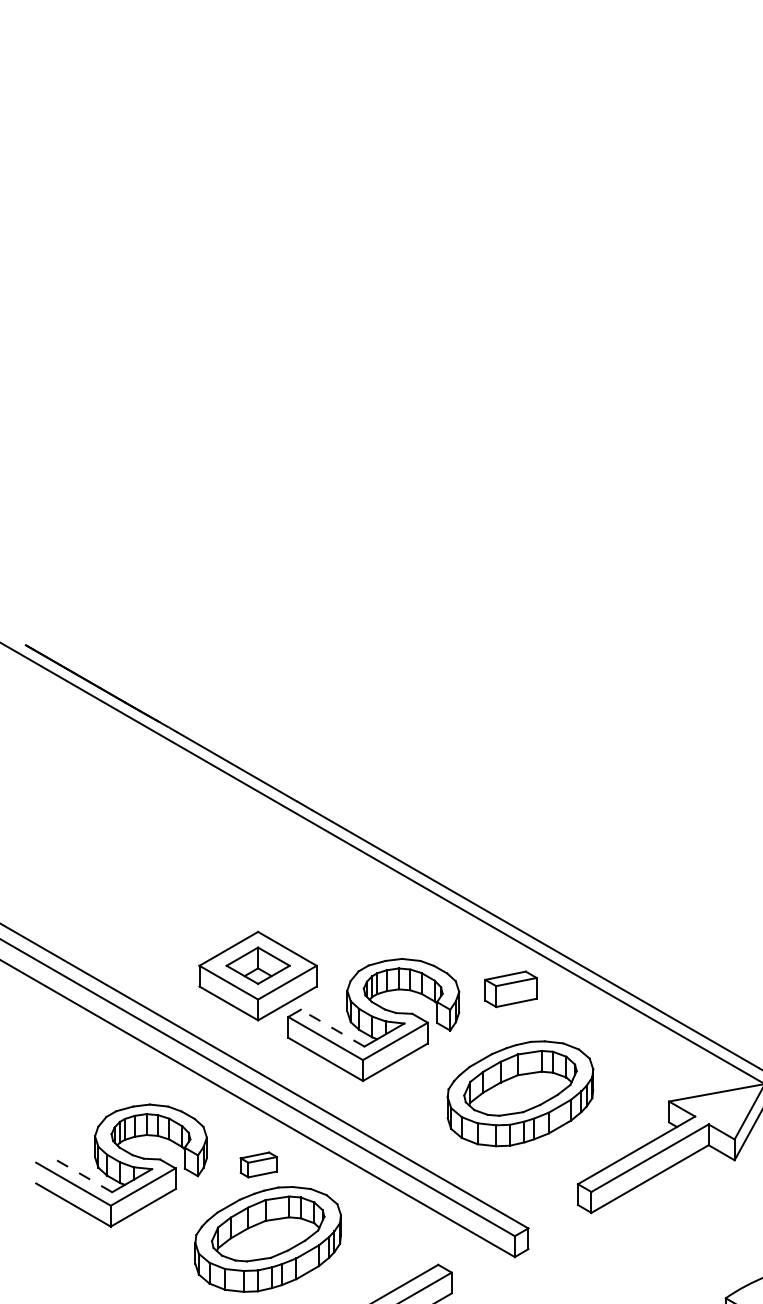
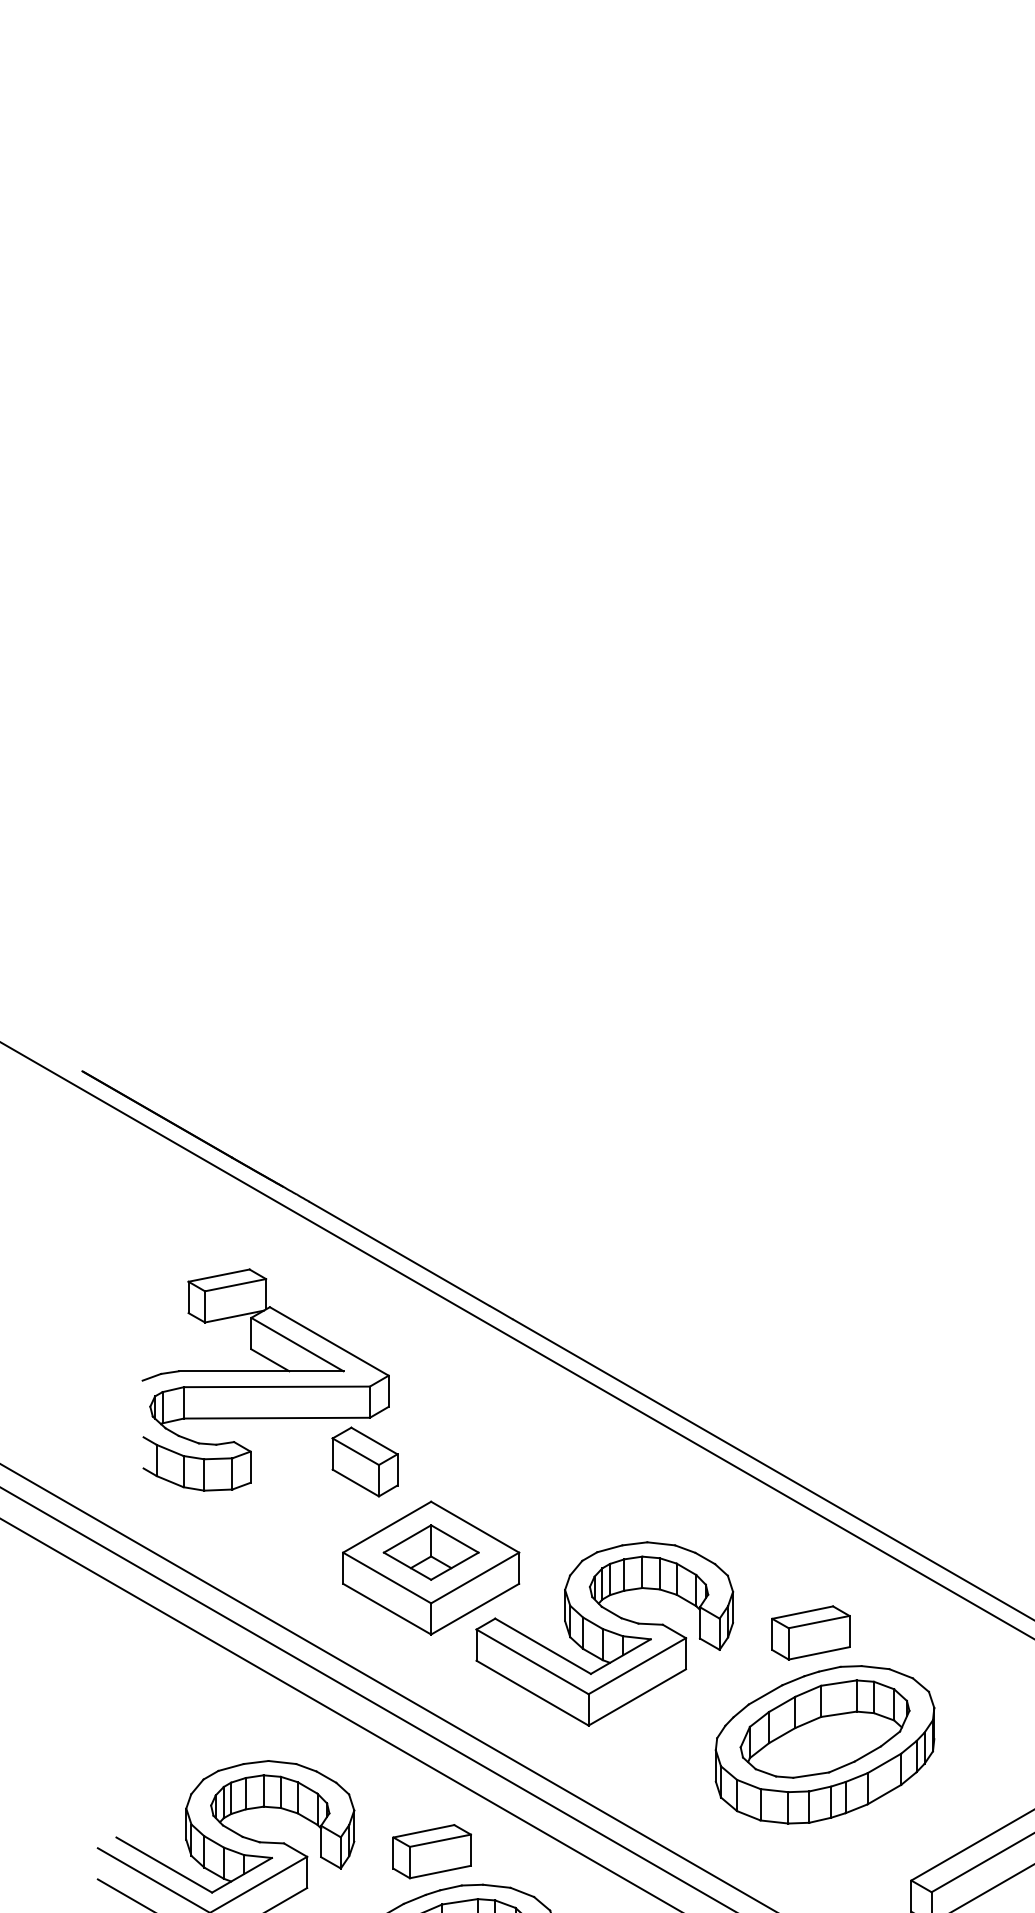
part: (150, 852) -> (269, 1382), added
part: (510, 989) -> (810, 1633), moved
line: (332, 1028) -> (542, 1646), dashed -> solid
part: (258, 1164) -> (431, 1850), size x1.43
line: (80, 1173) -> (164, 1864), dashed -> solid

